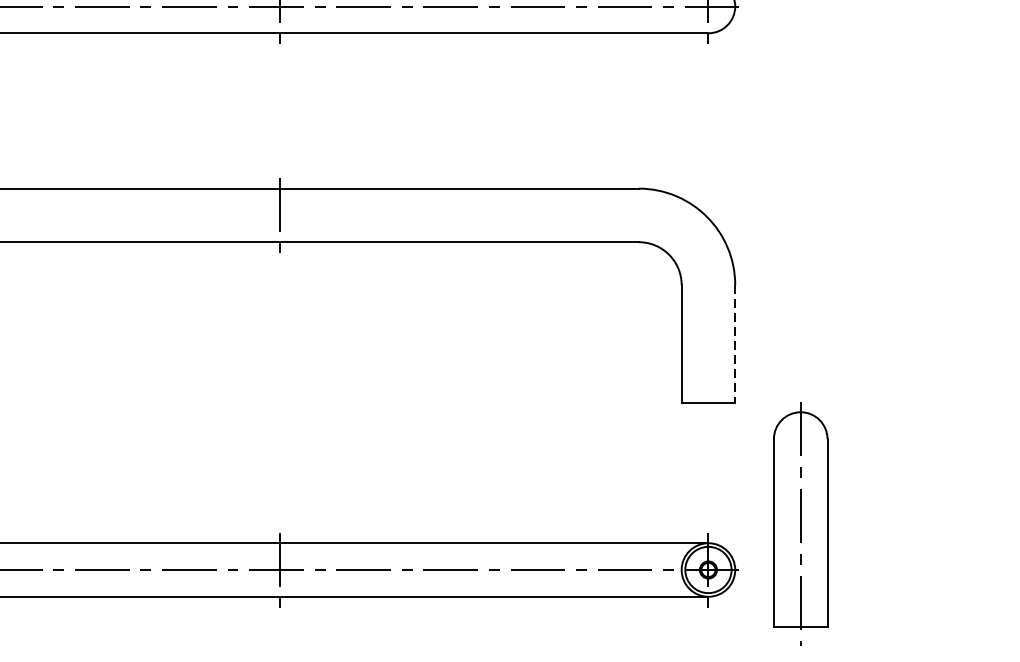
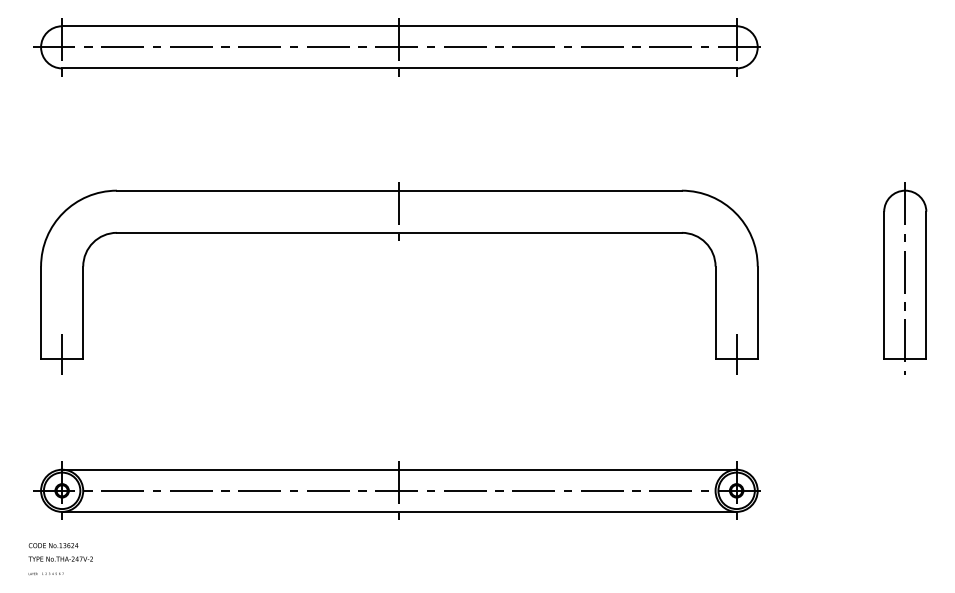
line: (734, 344) -> (757, 313), dashed -> solid
line: (708, 396) -> (736, 354), added
part: (801, 523) -> (905, 278), moved

